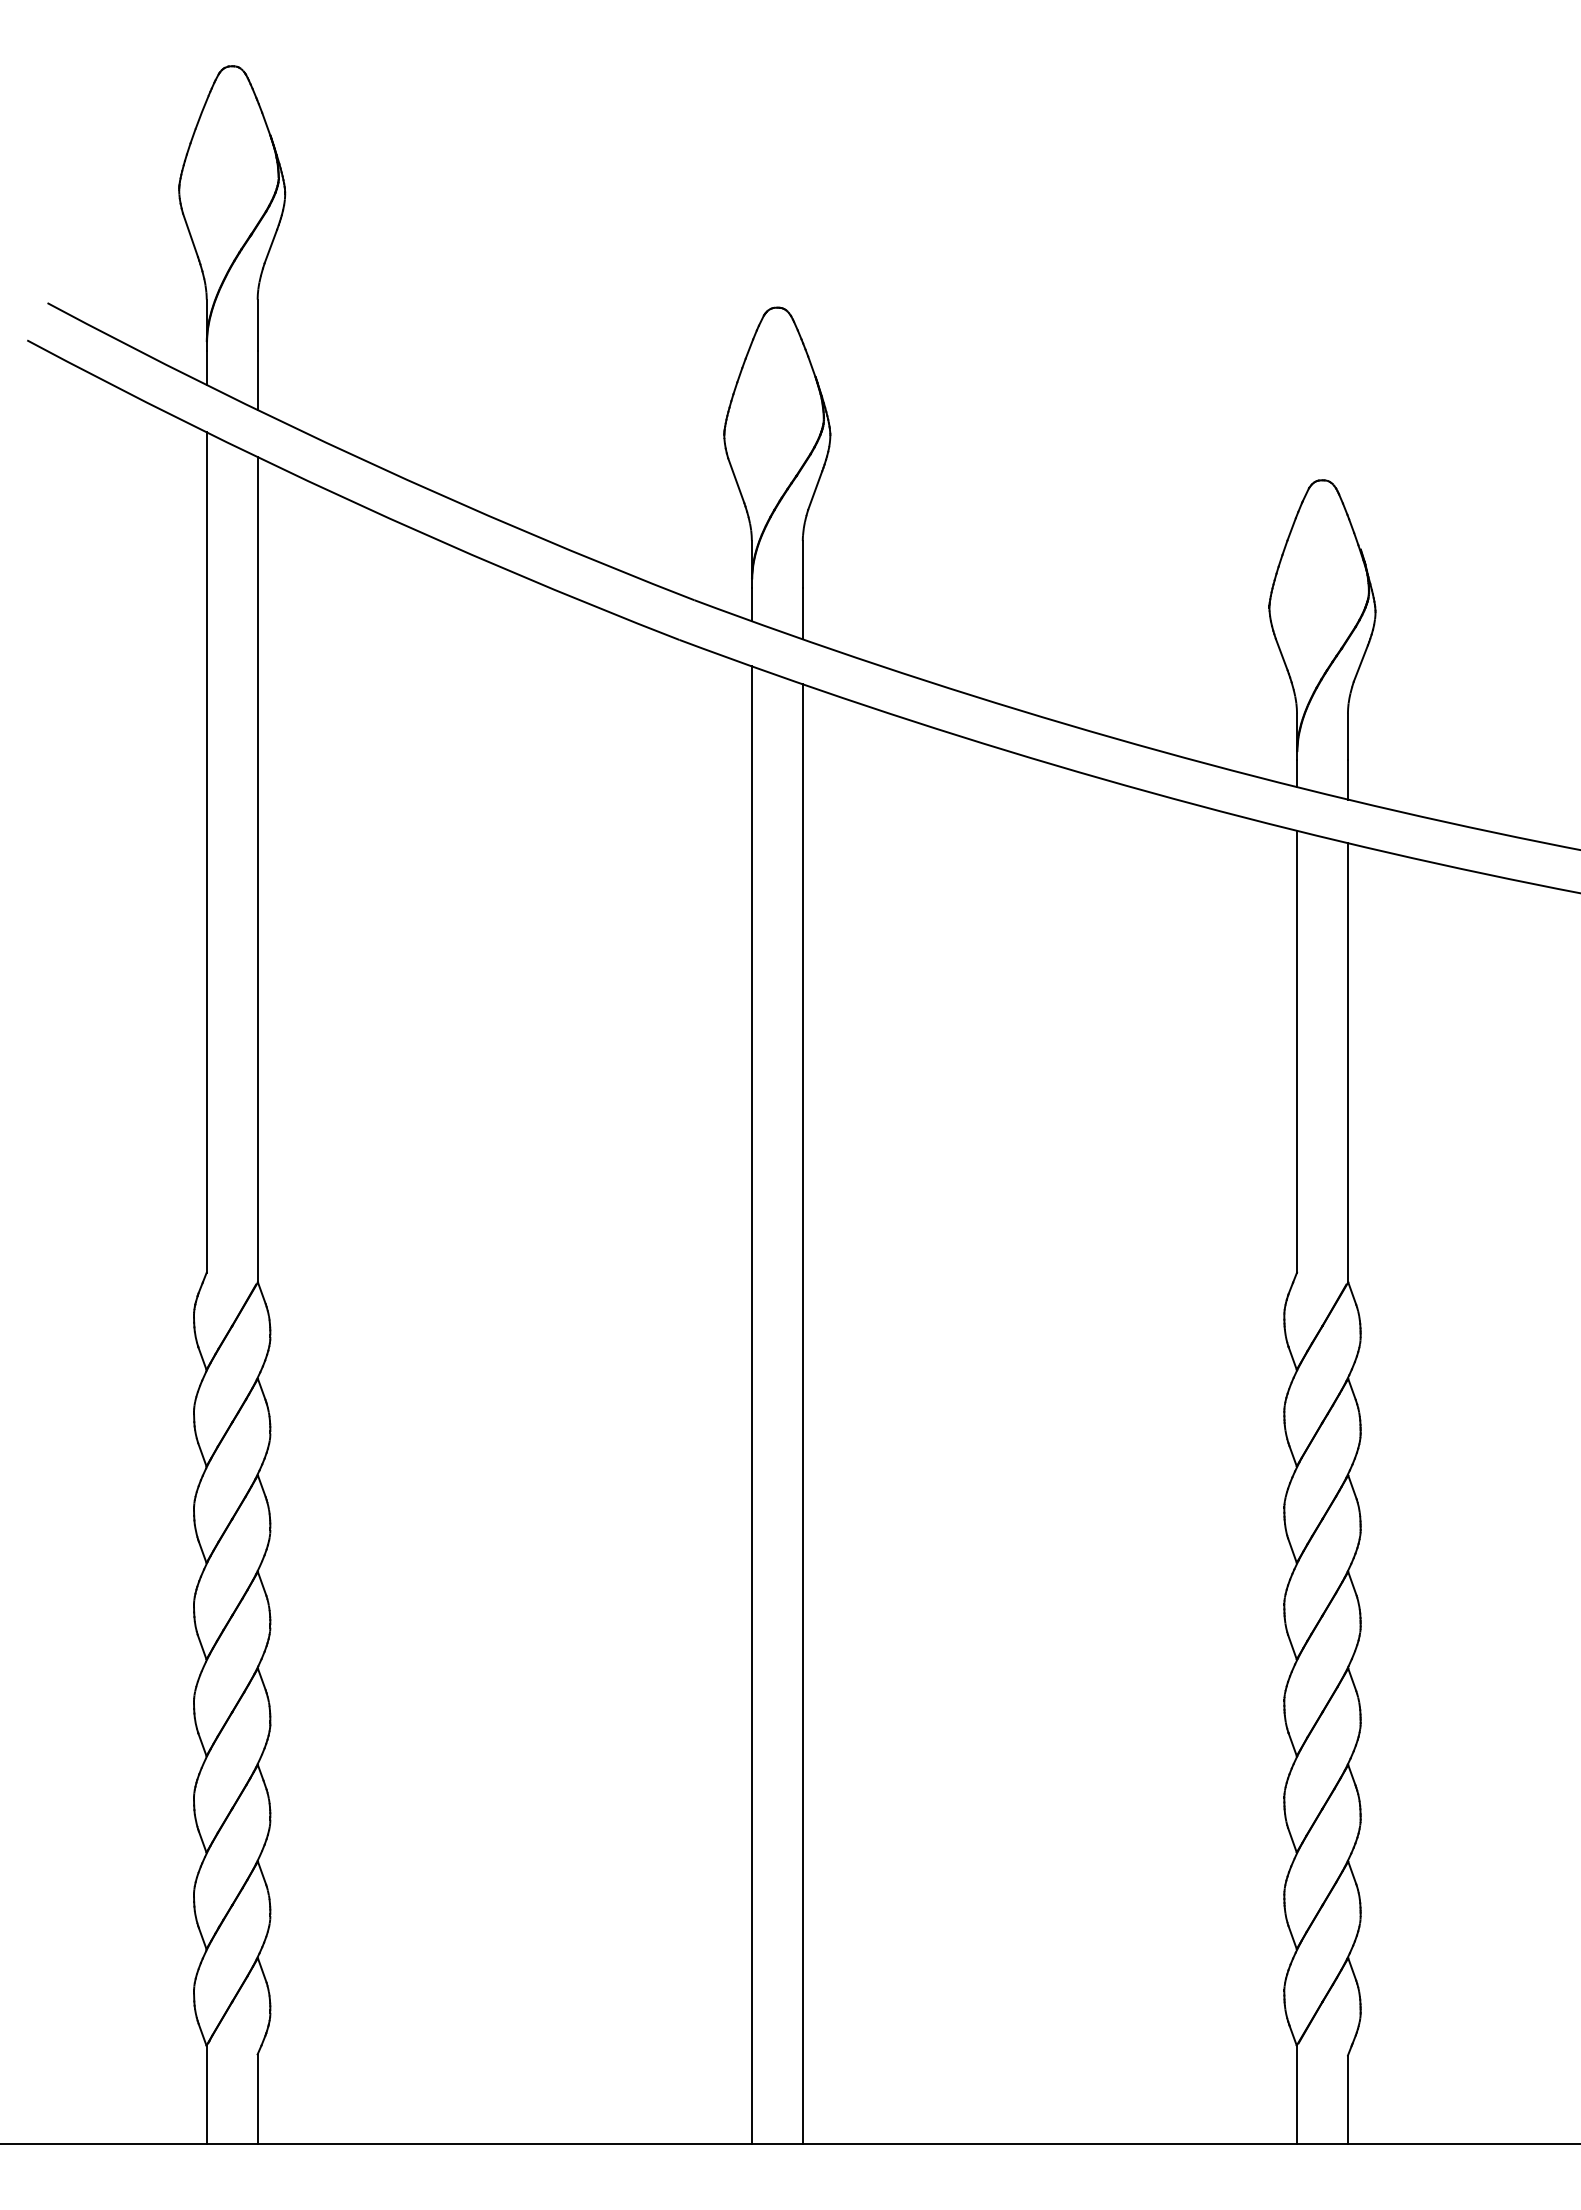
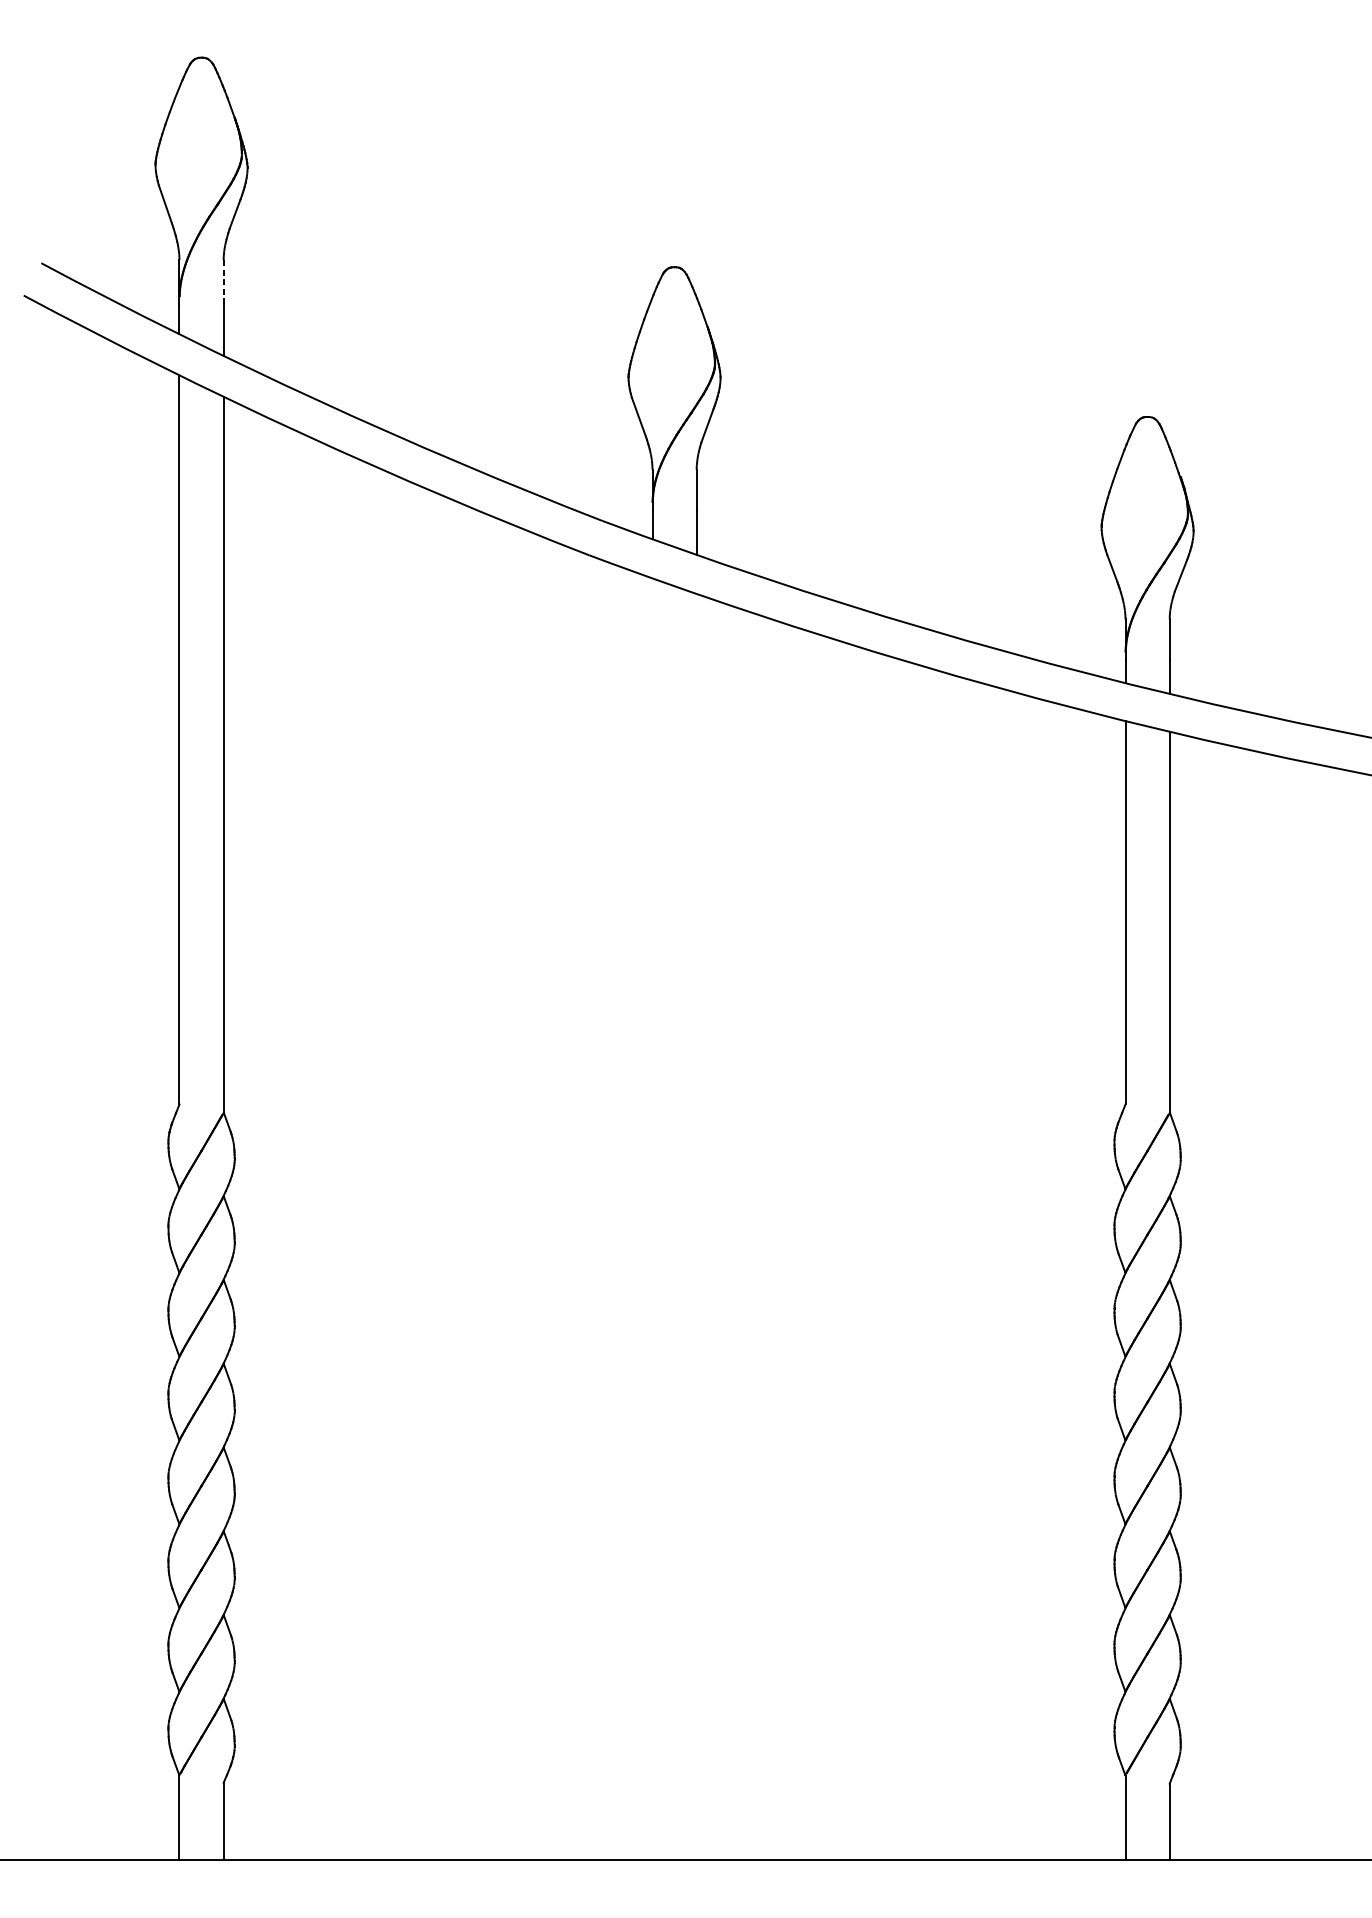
line: (257, 325) -> (223, 282), solid -> dashed
line: (751, 1404) -> (652, 1218), removed
line: (802, 1413) -> (696, 1226), removed

